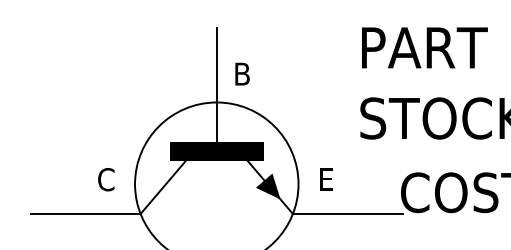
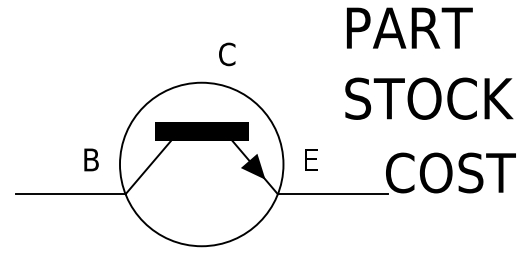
text: (242, 74) -> (227, 54), B -> C
line: (216, 89) -> (201, 69), removed
text: (106, 179) -> (91, 159), C -> B

